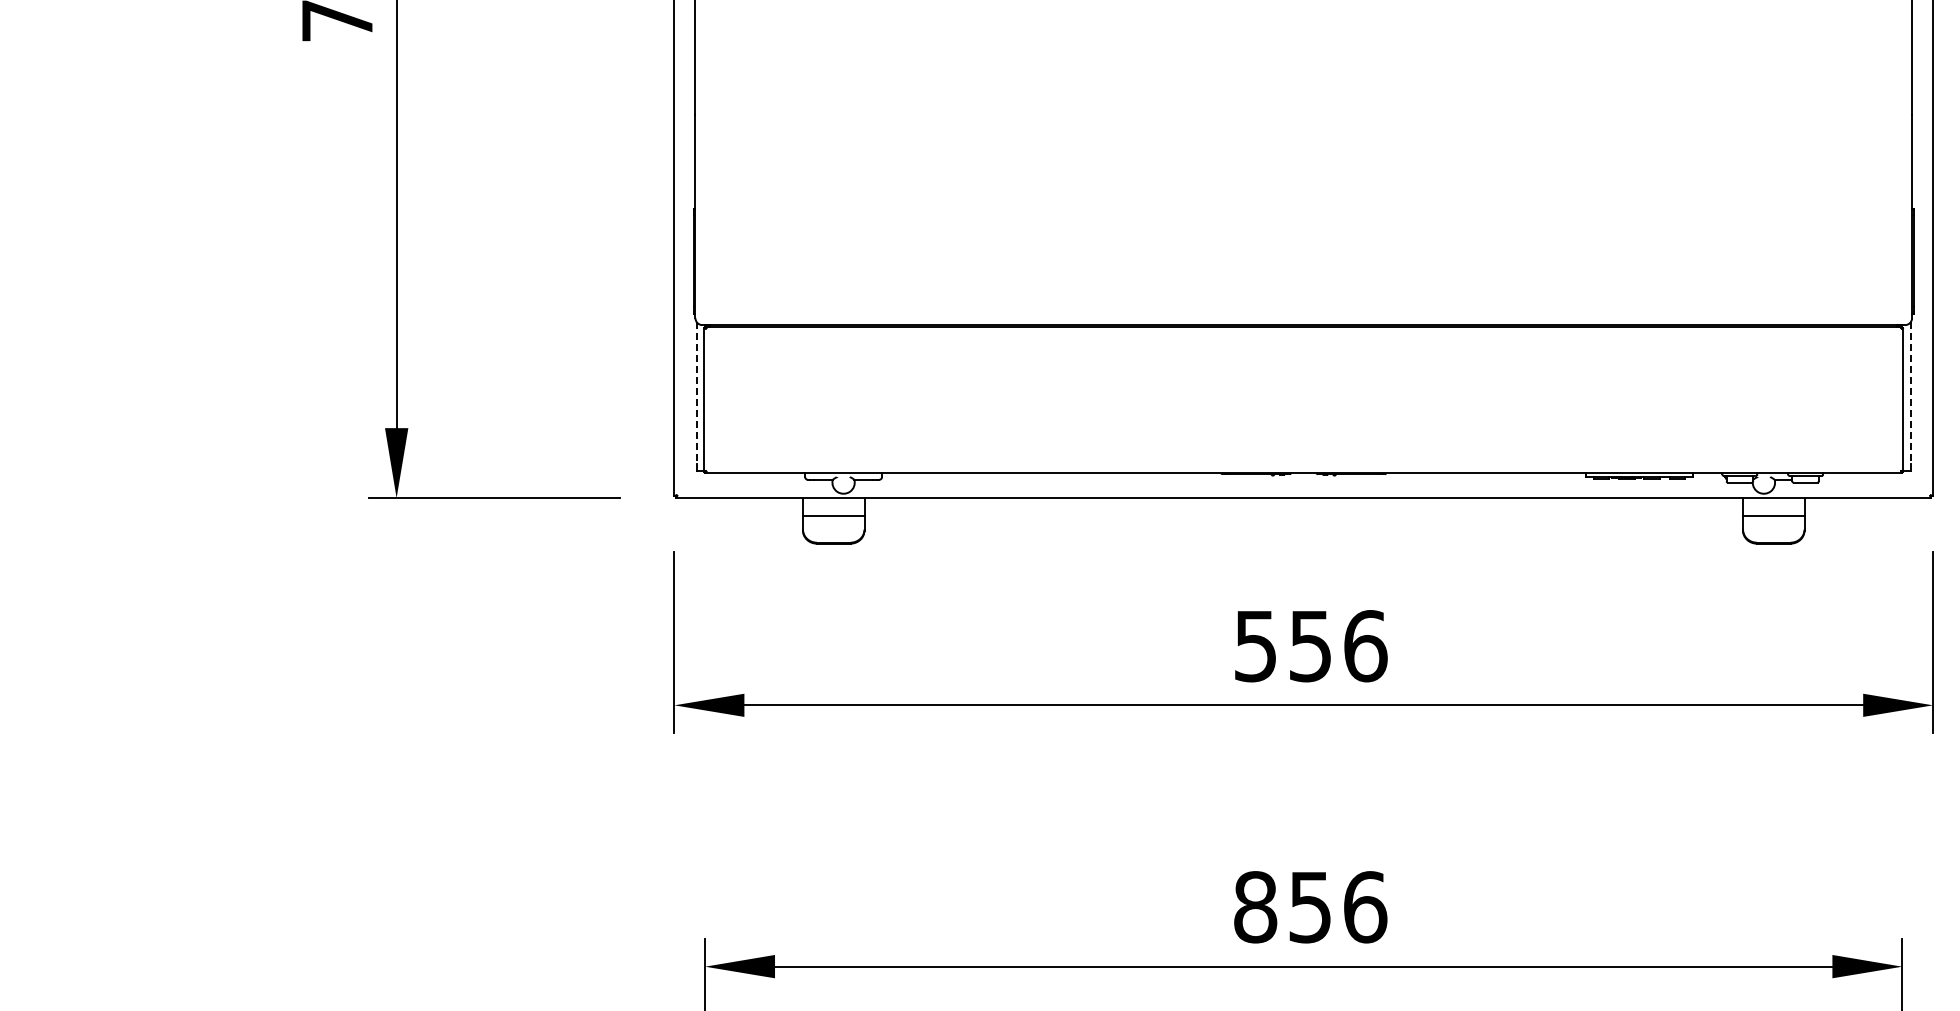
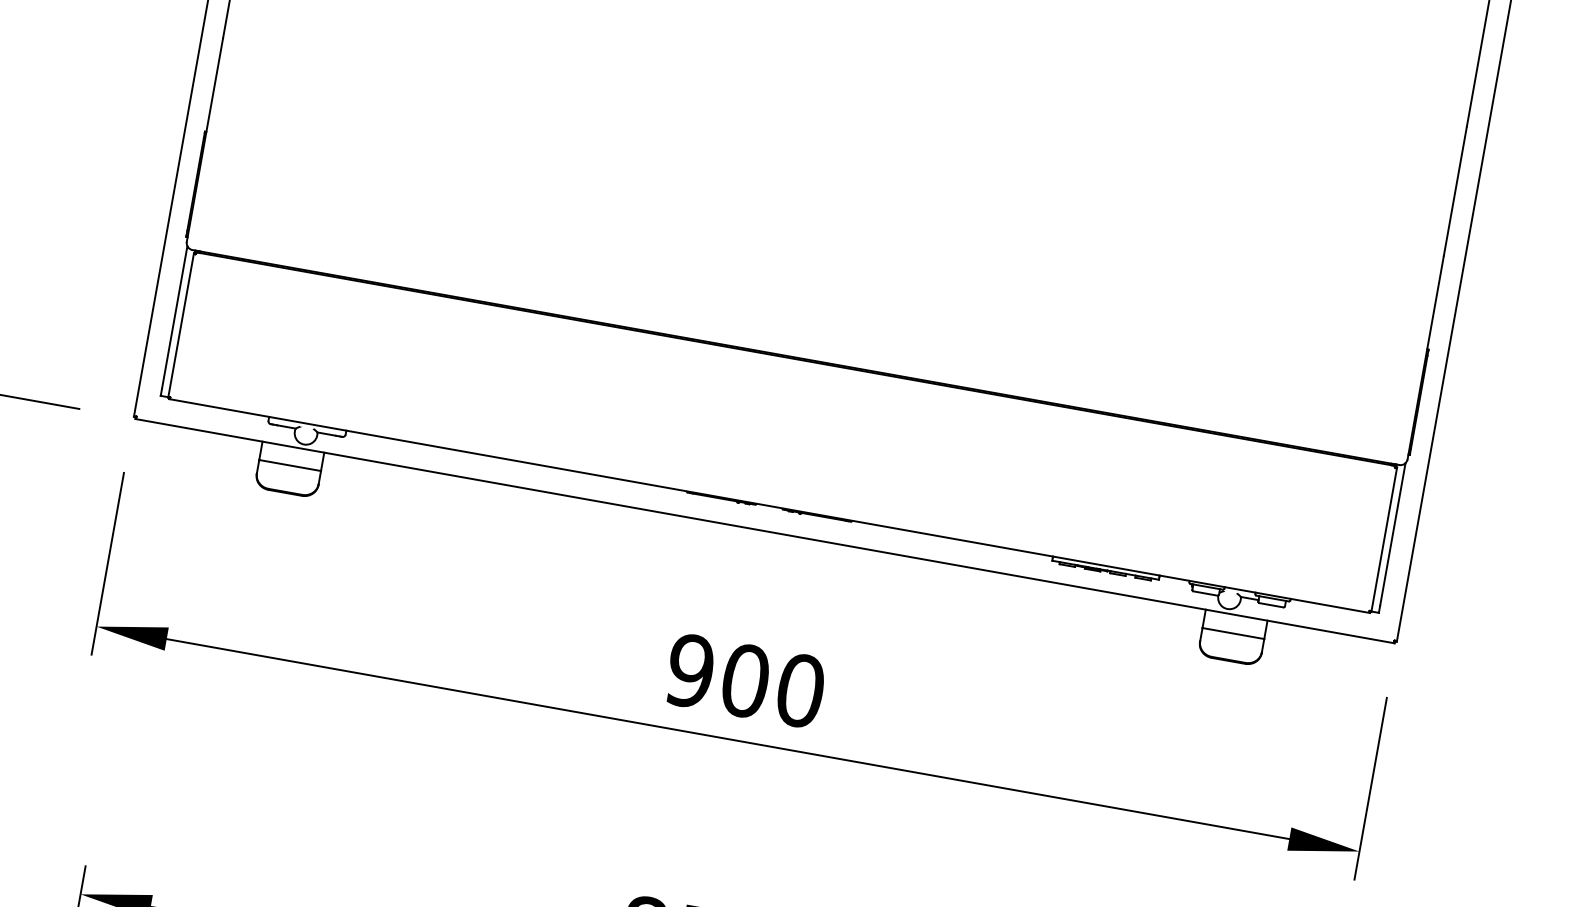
line: (696, 393) -> (174, 317), dashed -> solid
line: (1910, 393) -> (1392, 534), dashed -> solid
text: (1310, 646) -> (745, 681), 556 -> 900

